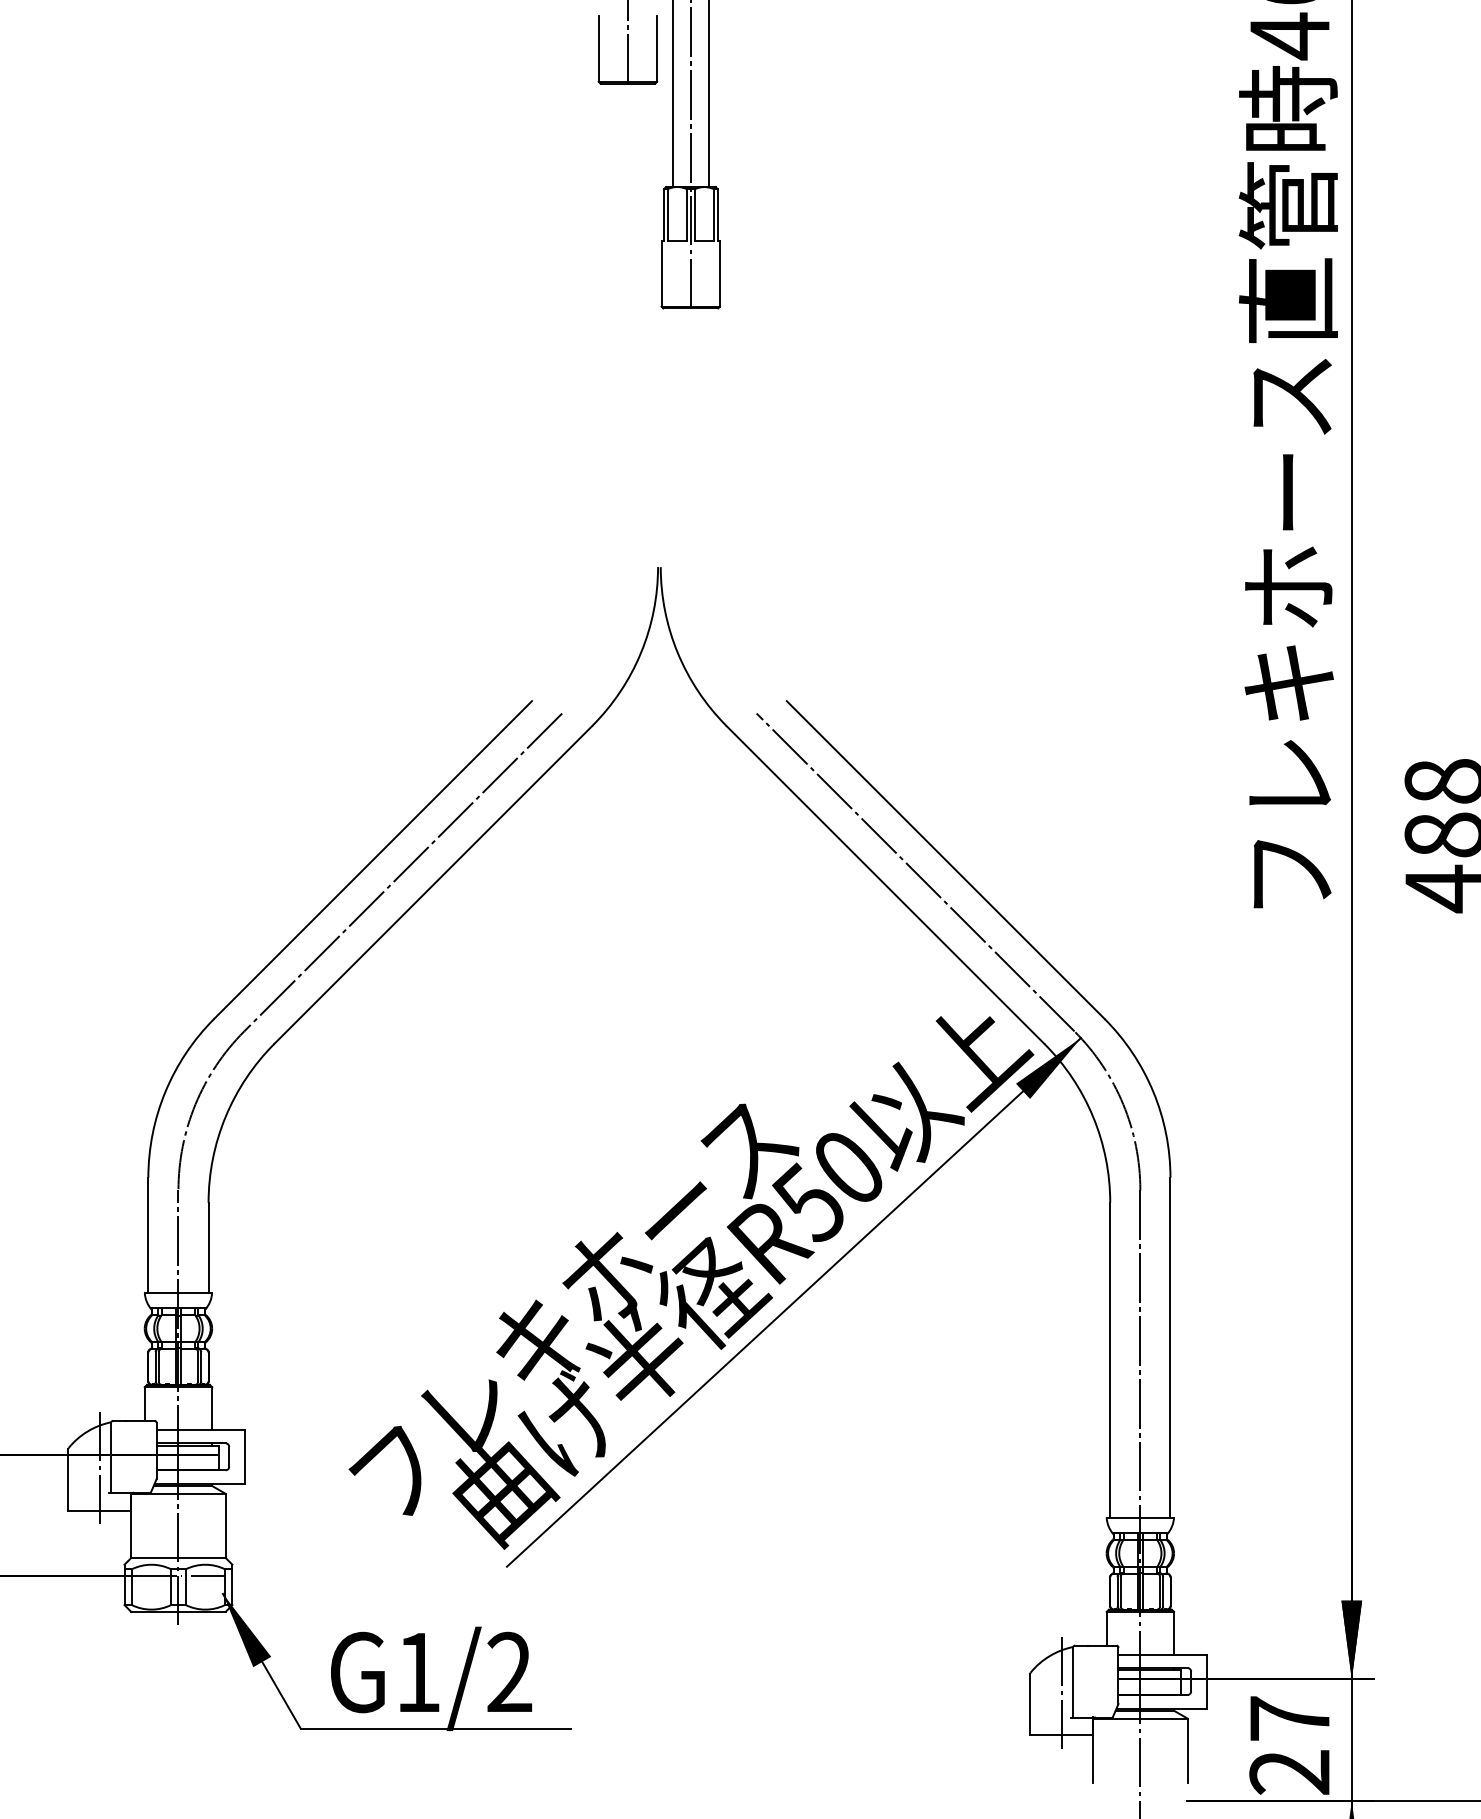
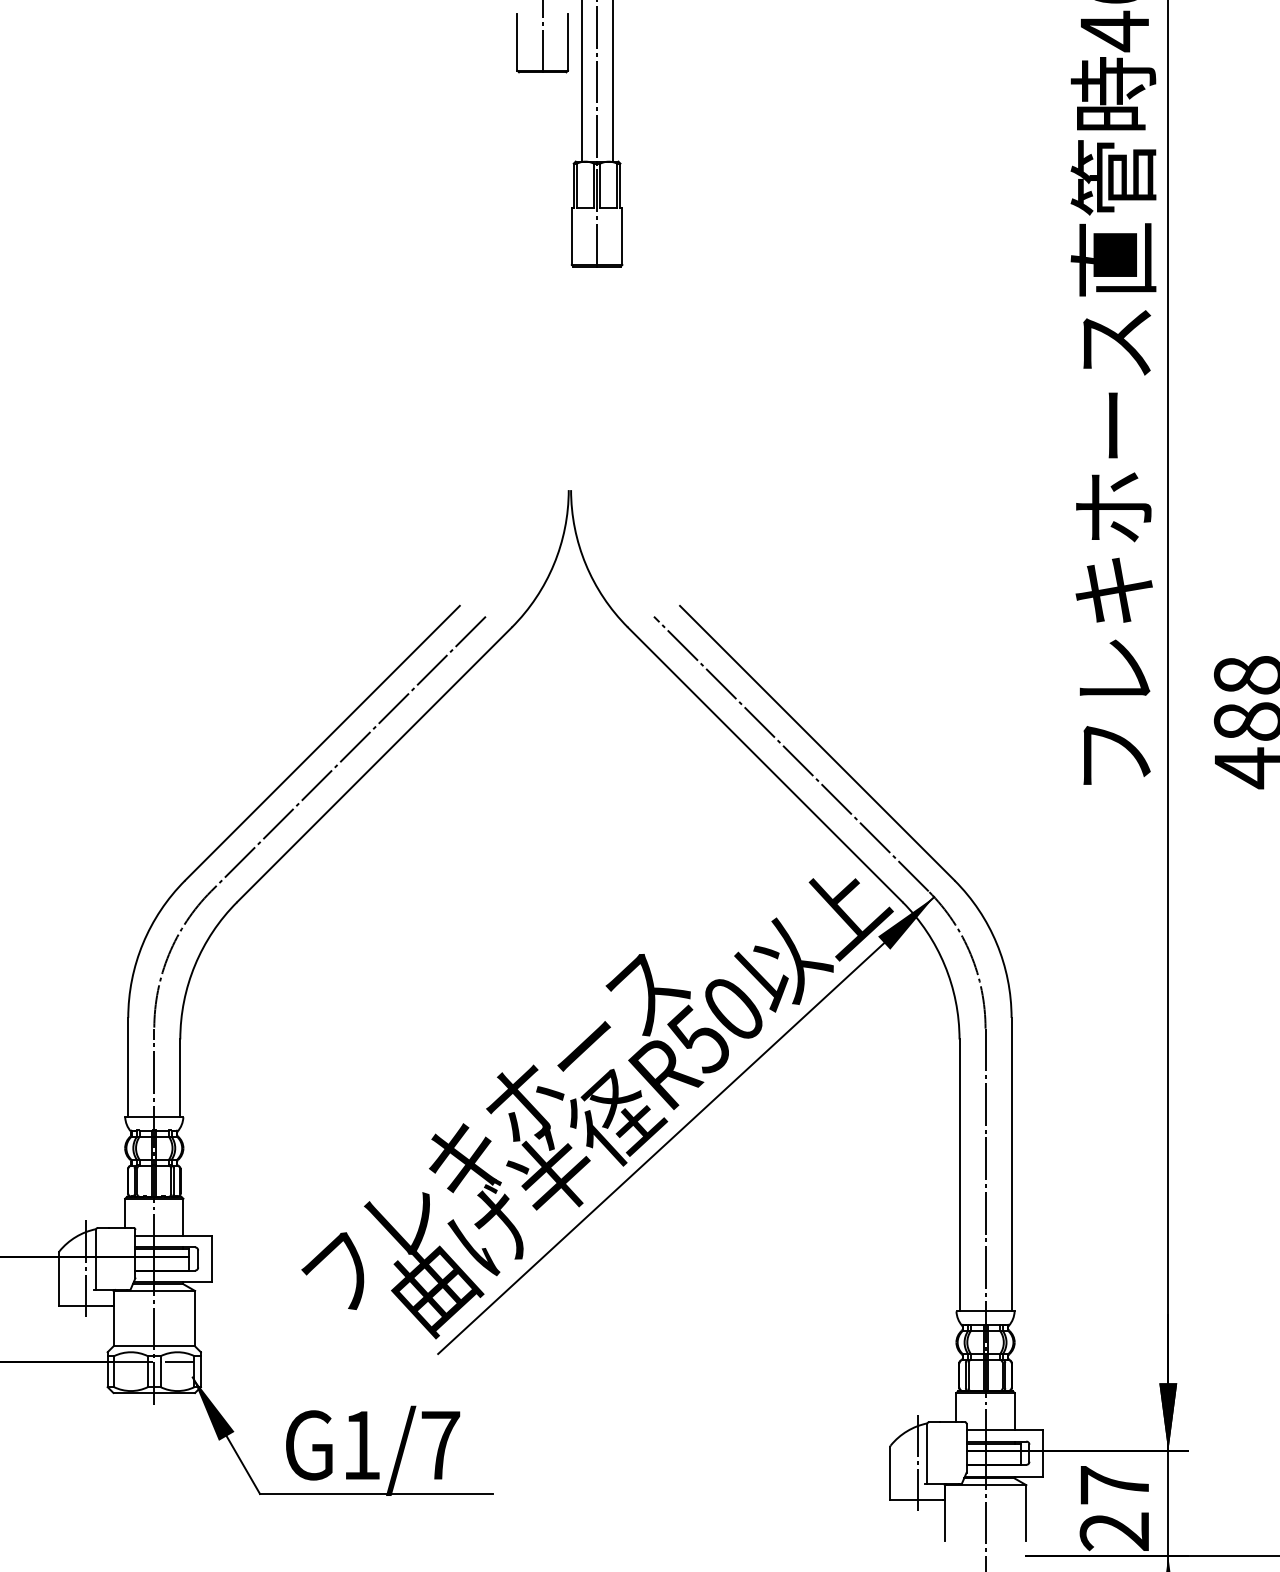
text: (509, 1671) -> (440, 1444), G1/2 -> G1/7

